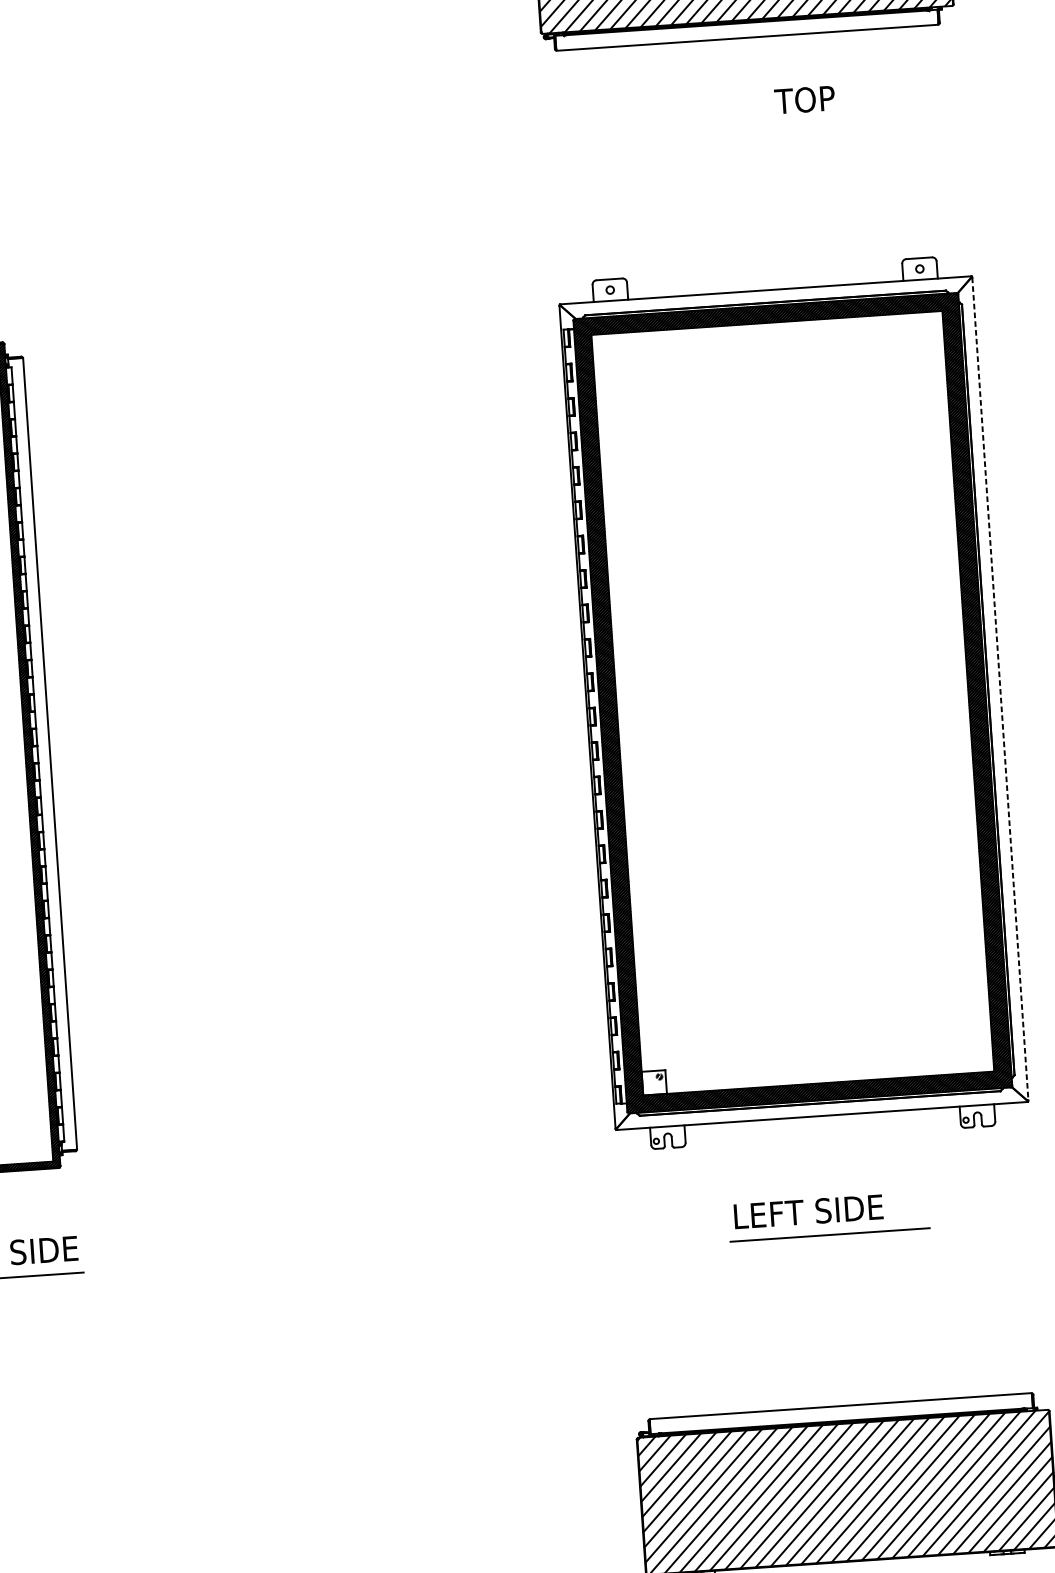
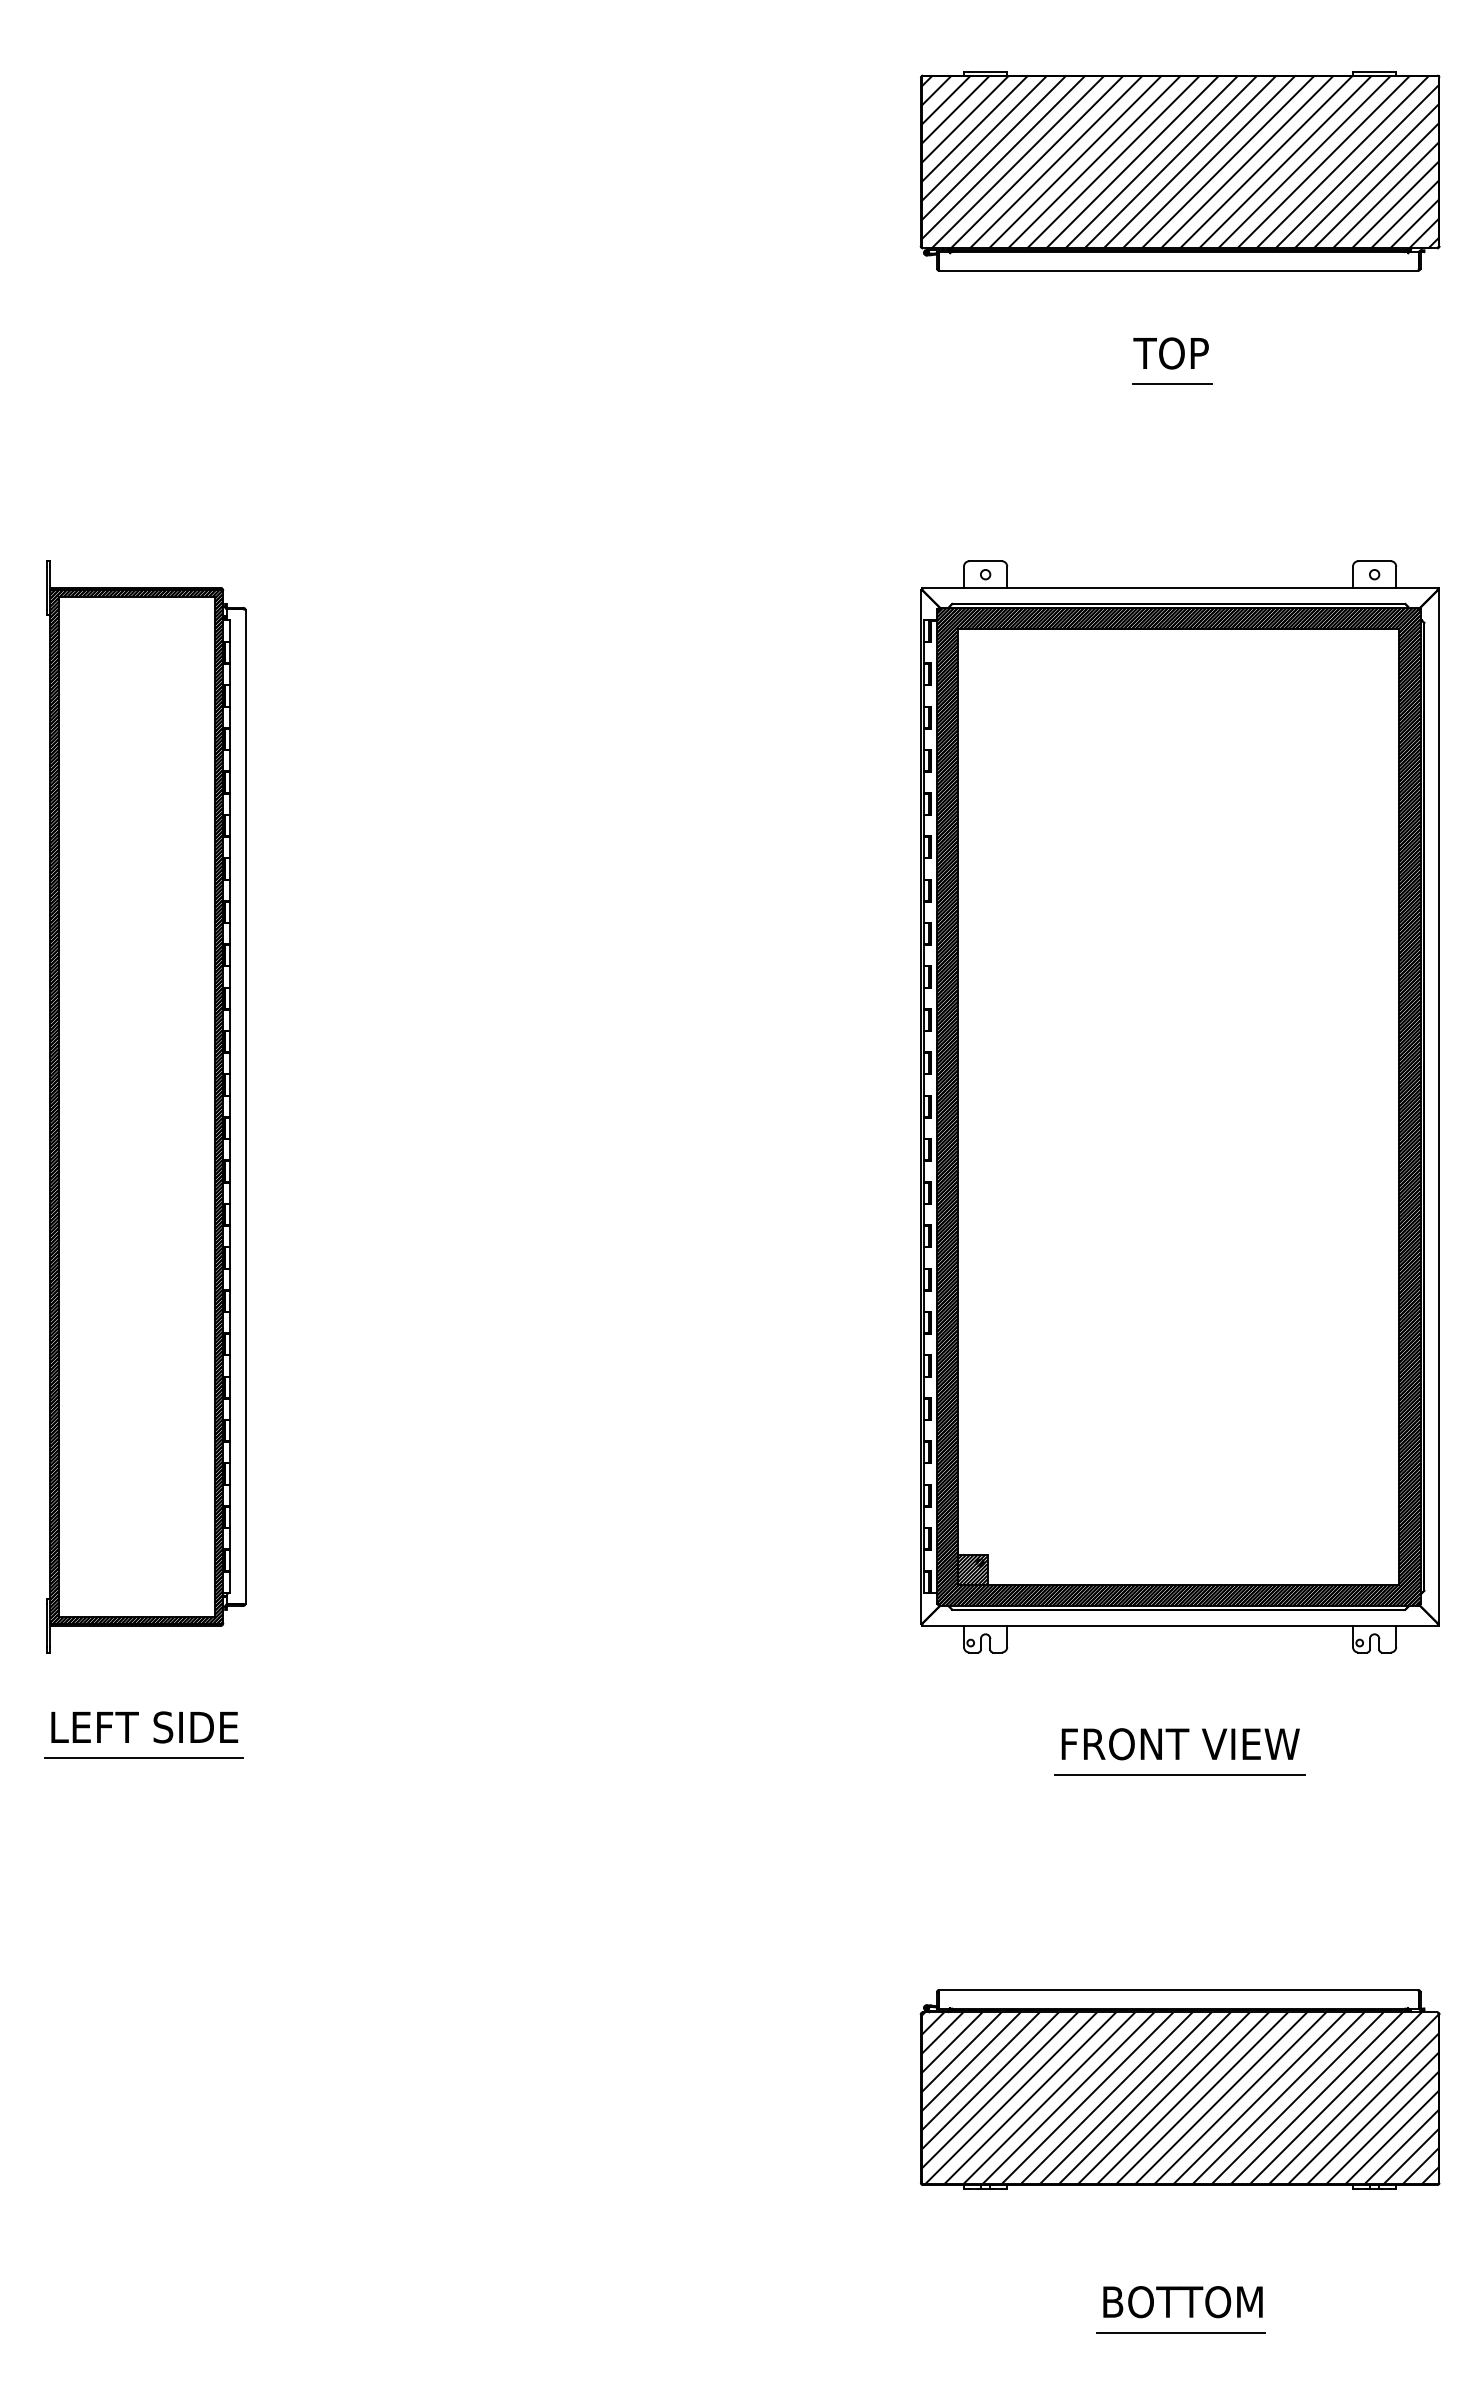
text: (804, 100) -> (1170, 353), moved
line: (748, 128) -> (1172, 384), added
line: (1000, 689) -> (1439, 1107), dashed -> solid
hatch: (654, 1082) -> (973, 1569), added
text: (830, 1210) -> (1182, 1744), LEFT SIDE -> FRONT VIEW

